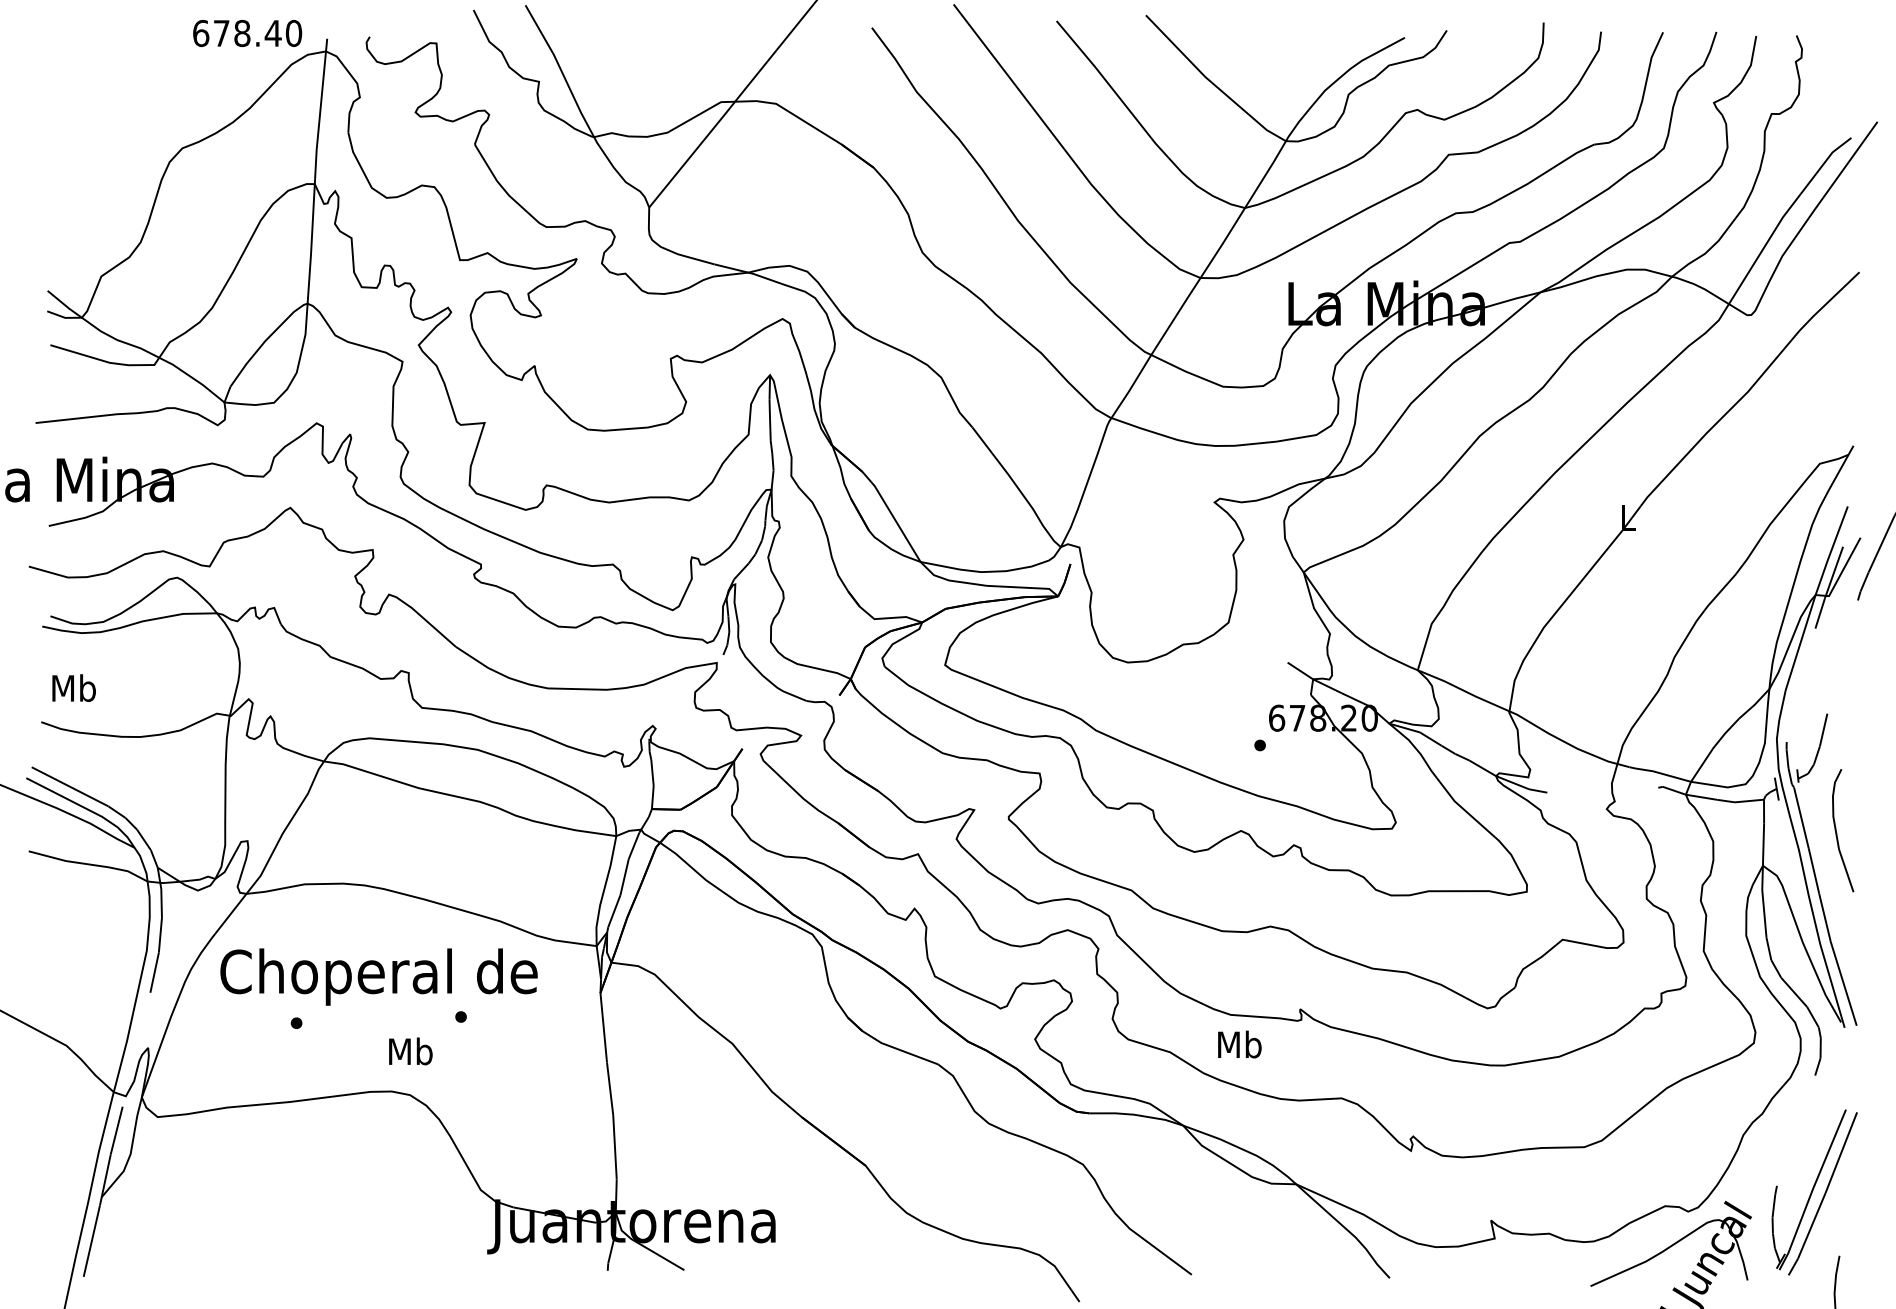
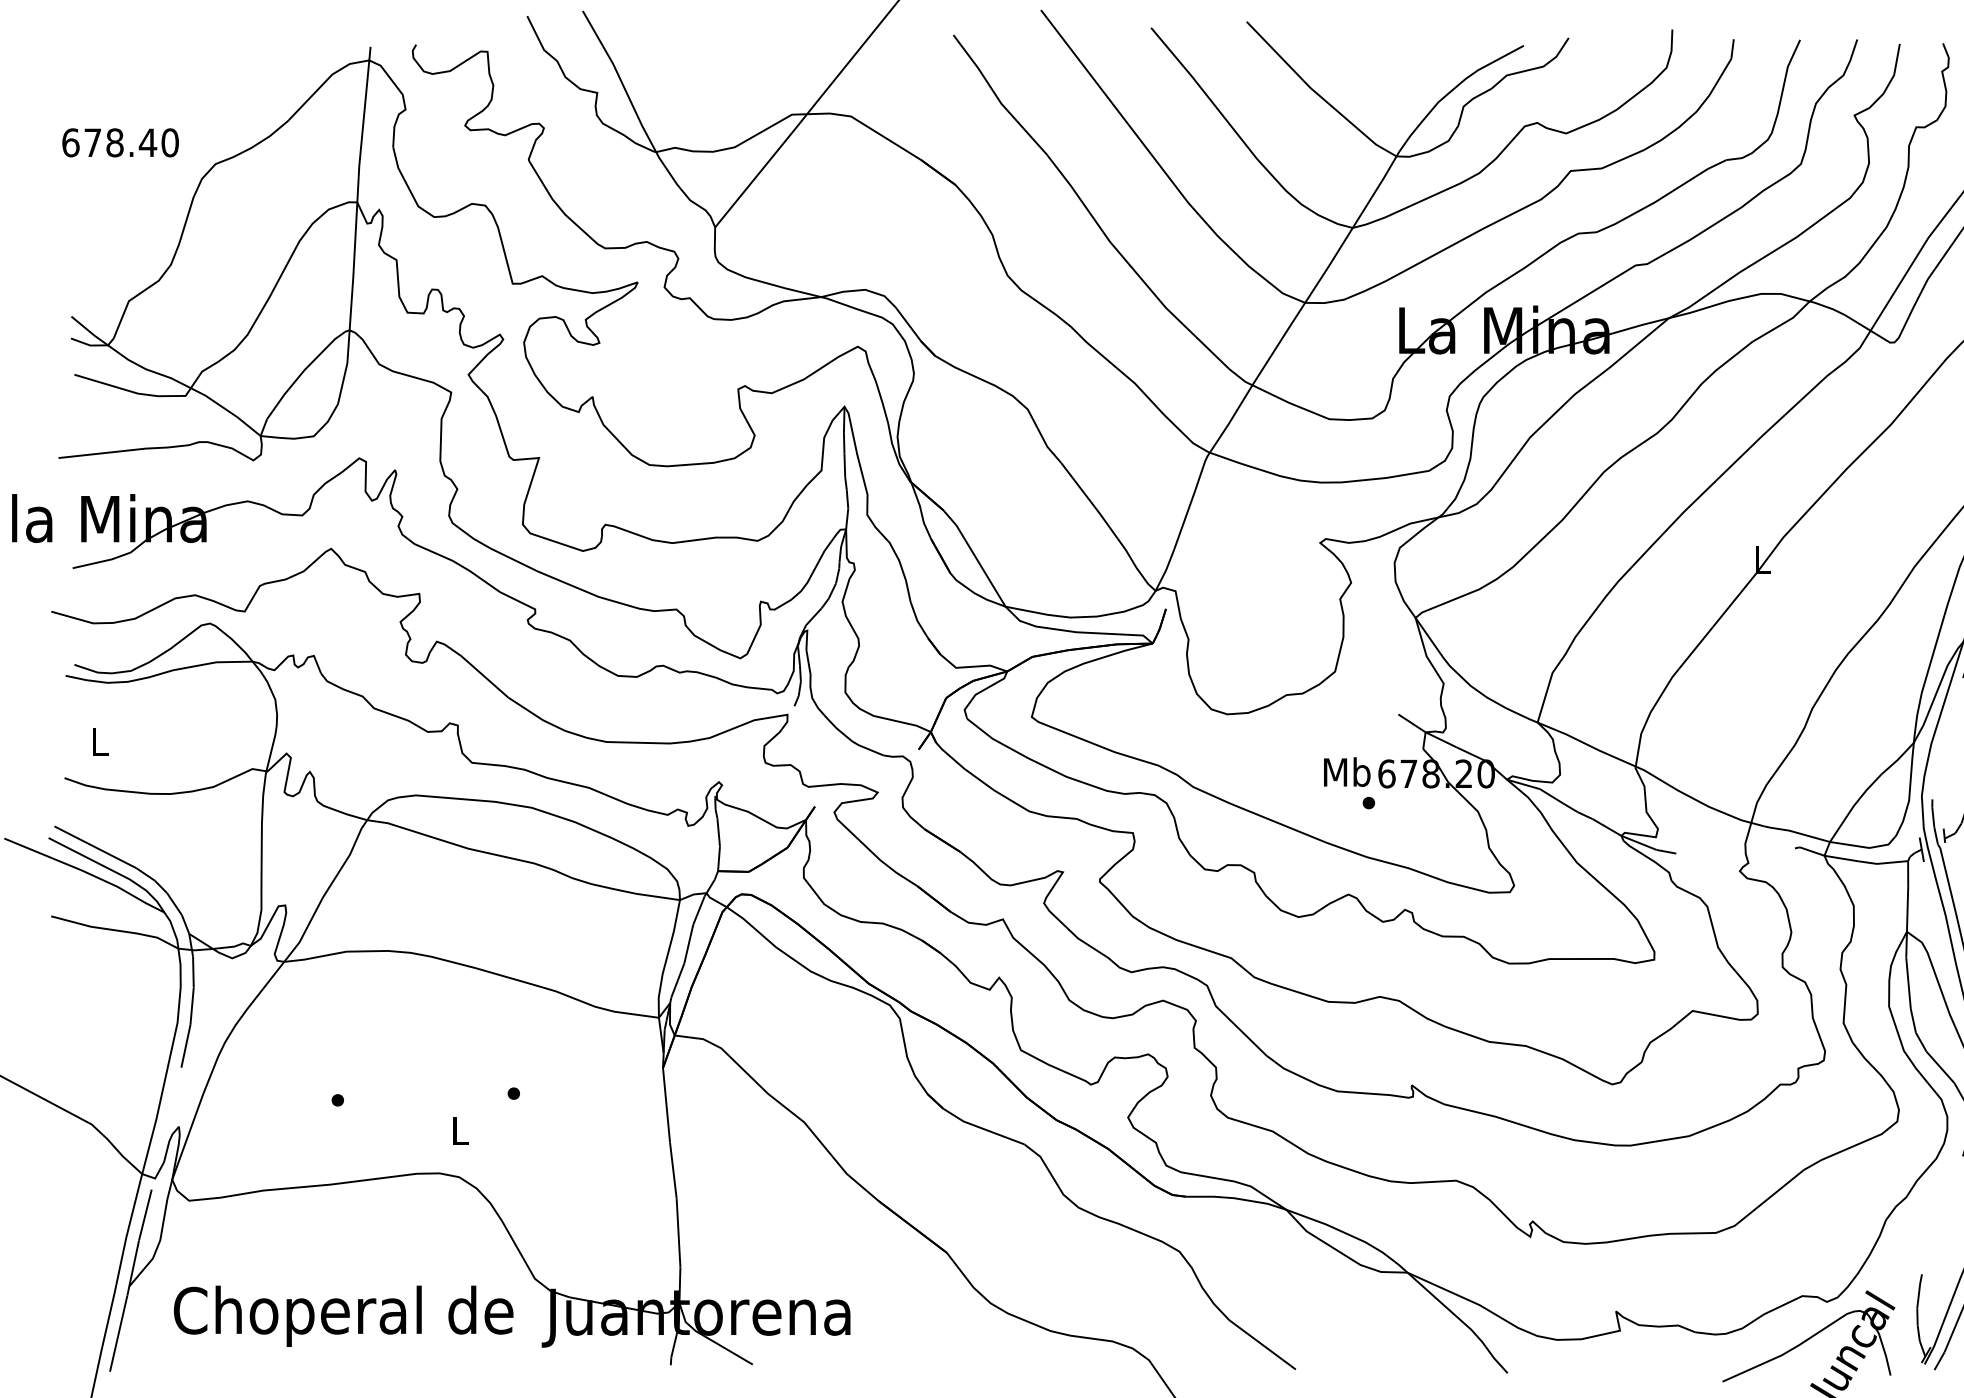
text: (247, 33) -> (120, 142), moved
text: (73, 687) -> (99, 741), Mb -> L
text: (378, 976) -> (343, 1315), moved
text: (1239, 1044) -> (1346, 772), moved
text: (410, 1051) -> (459, 1130), Mb -> L

